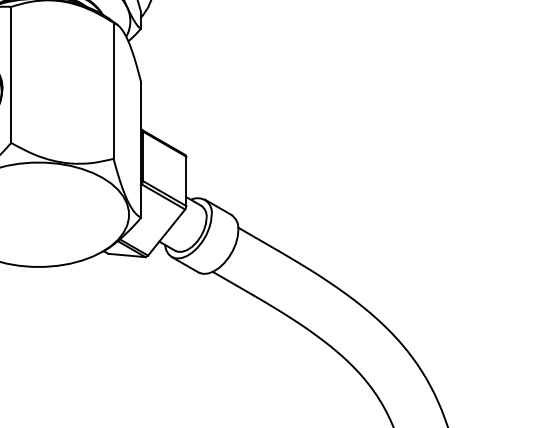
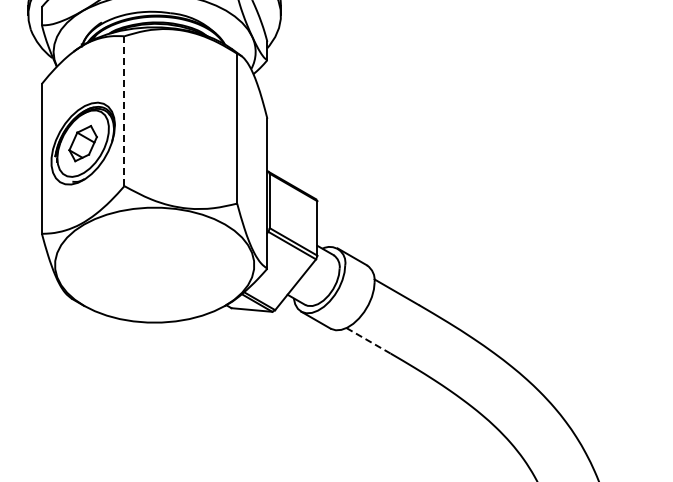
line: (11, 75) -> (124, 111), solid -> dashed
line: (232, 283) -> (368, 340), solid -> dashed

